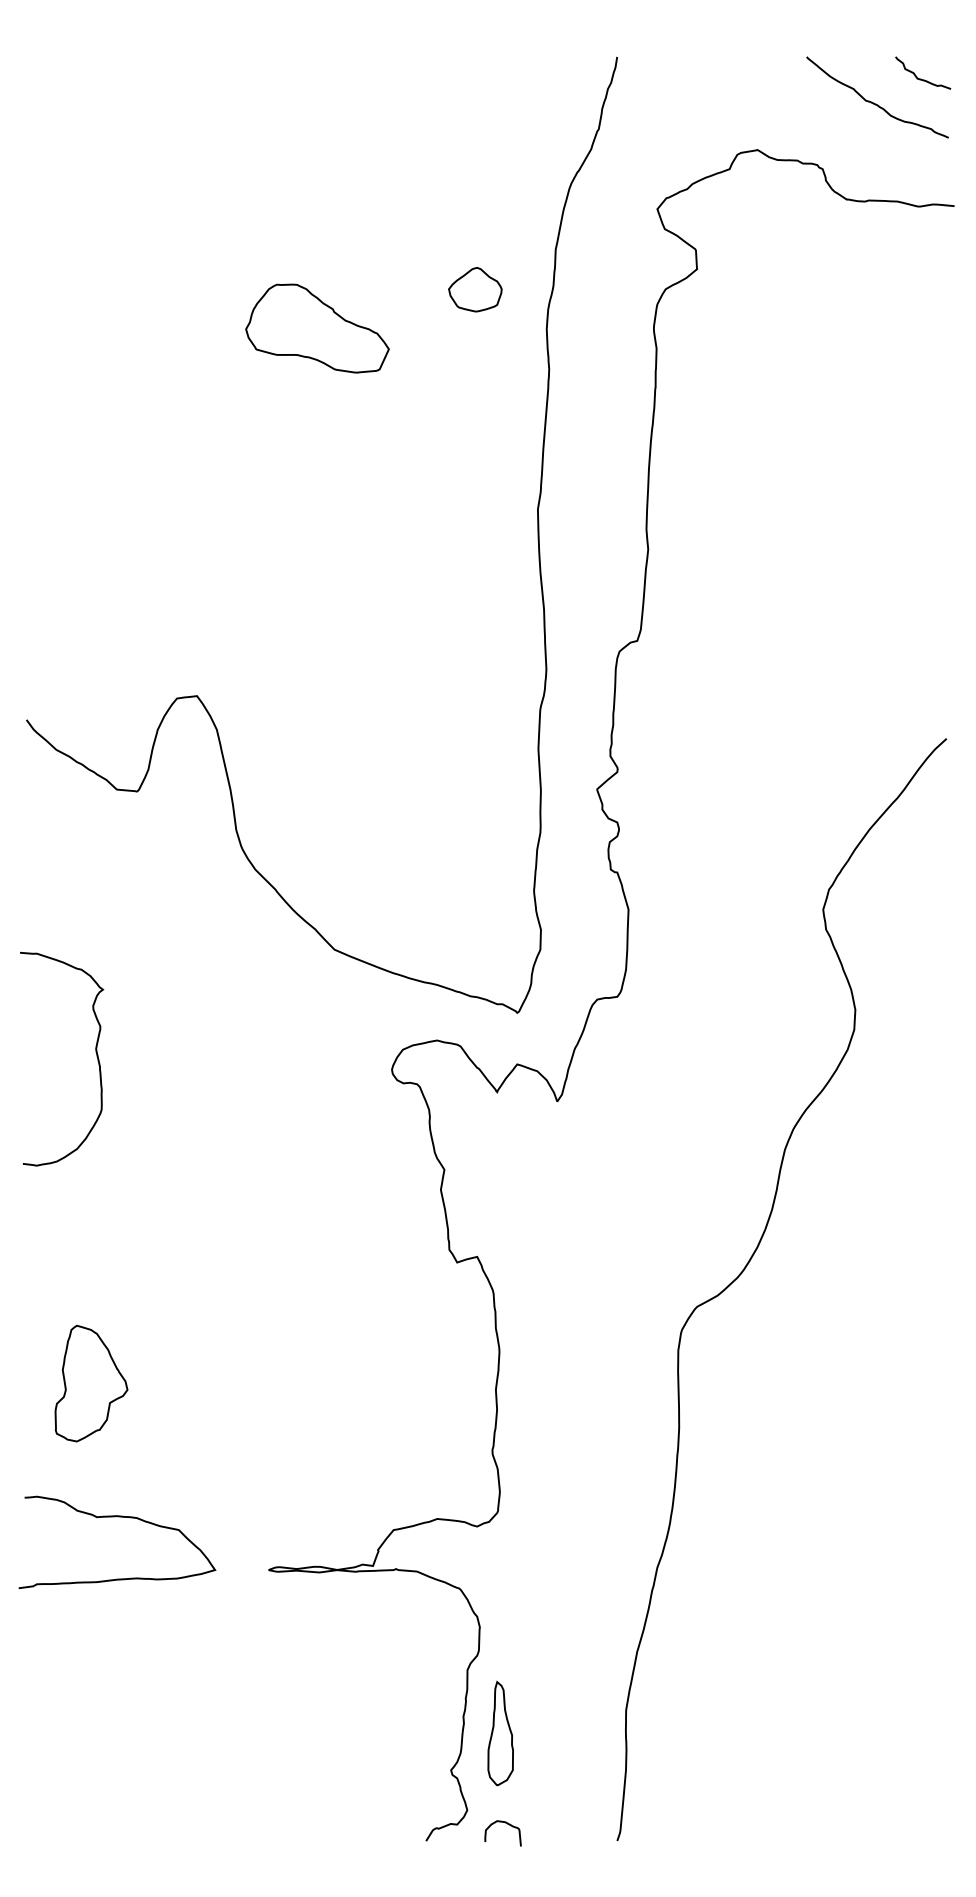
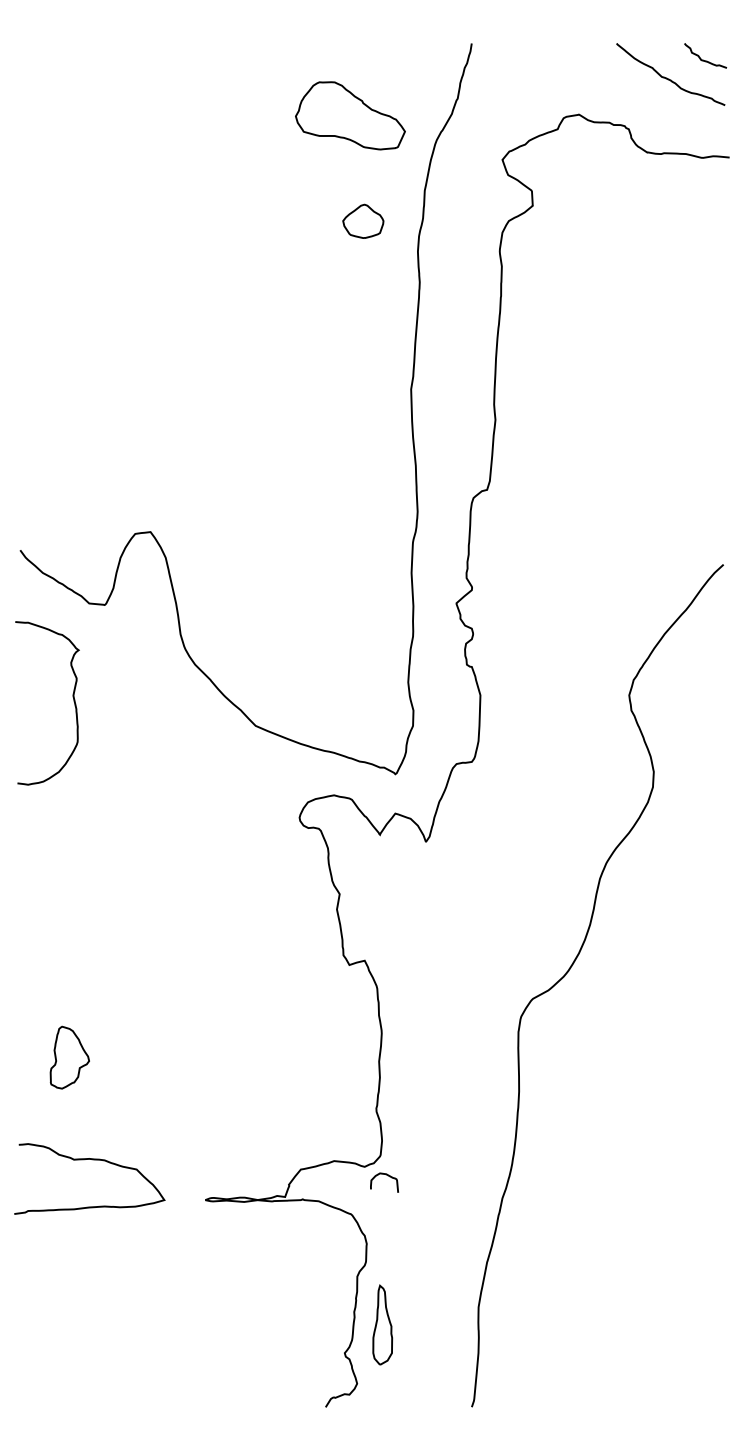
part: (317, 328) -> (350, 115), moved
curve: (95, 1052) -> (72, 698), moved
part: (91, 1383) -> (69, 1057), size x0.7
curve: (507, 1824) -> (387, 1175), moved

